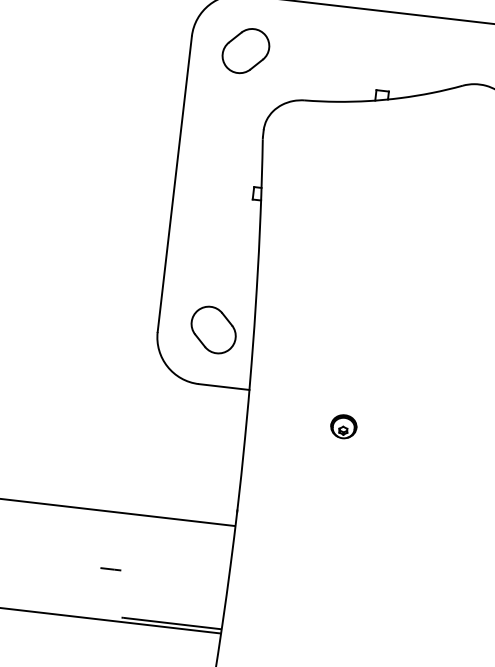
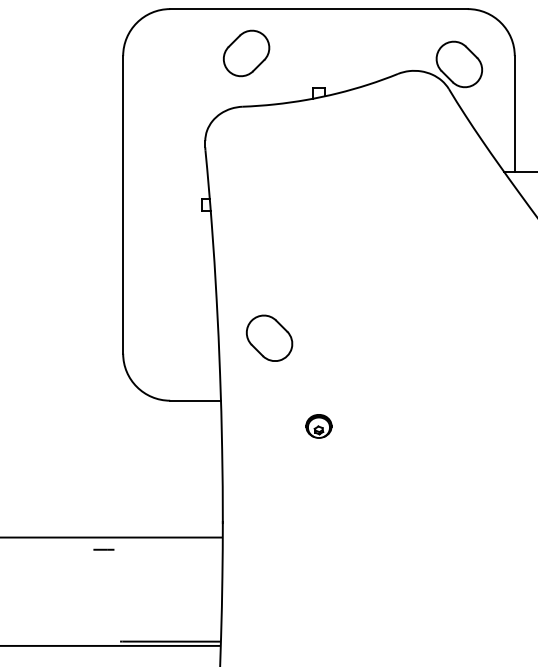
part: (245, 51) -> (246, 53), moved
part: (213, 329) -> (269, 337), moved
line: (110, 568) -> (103, 549), moved

